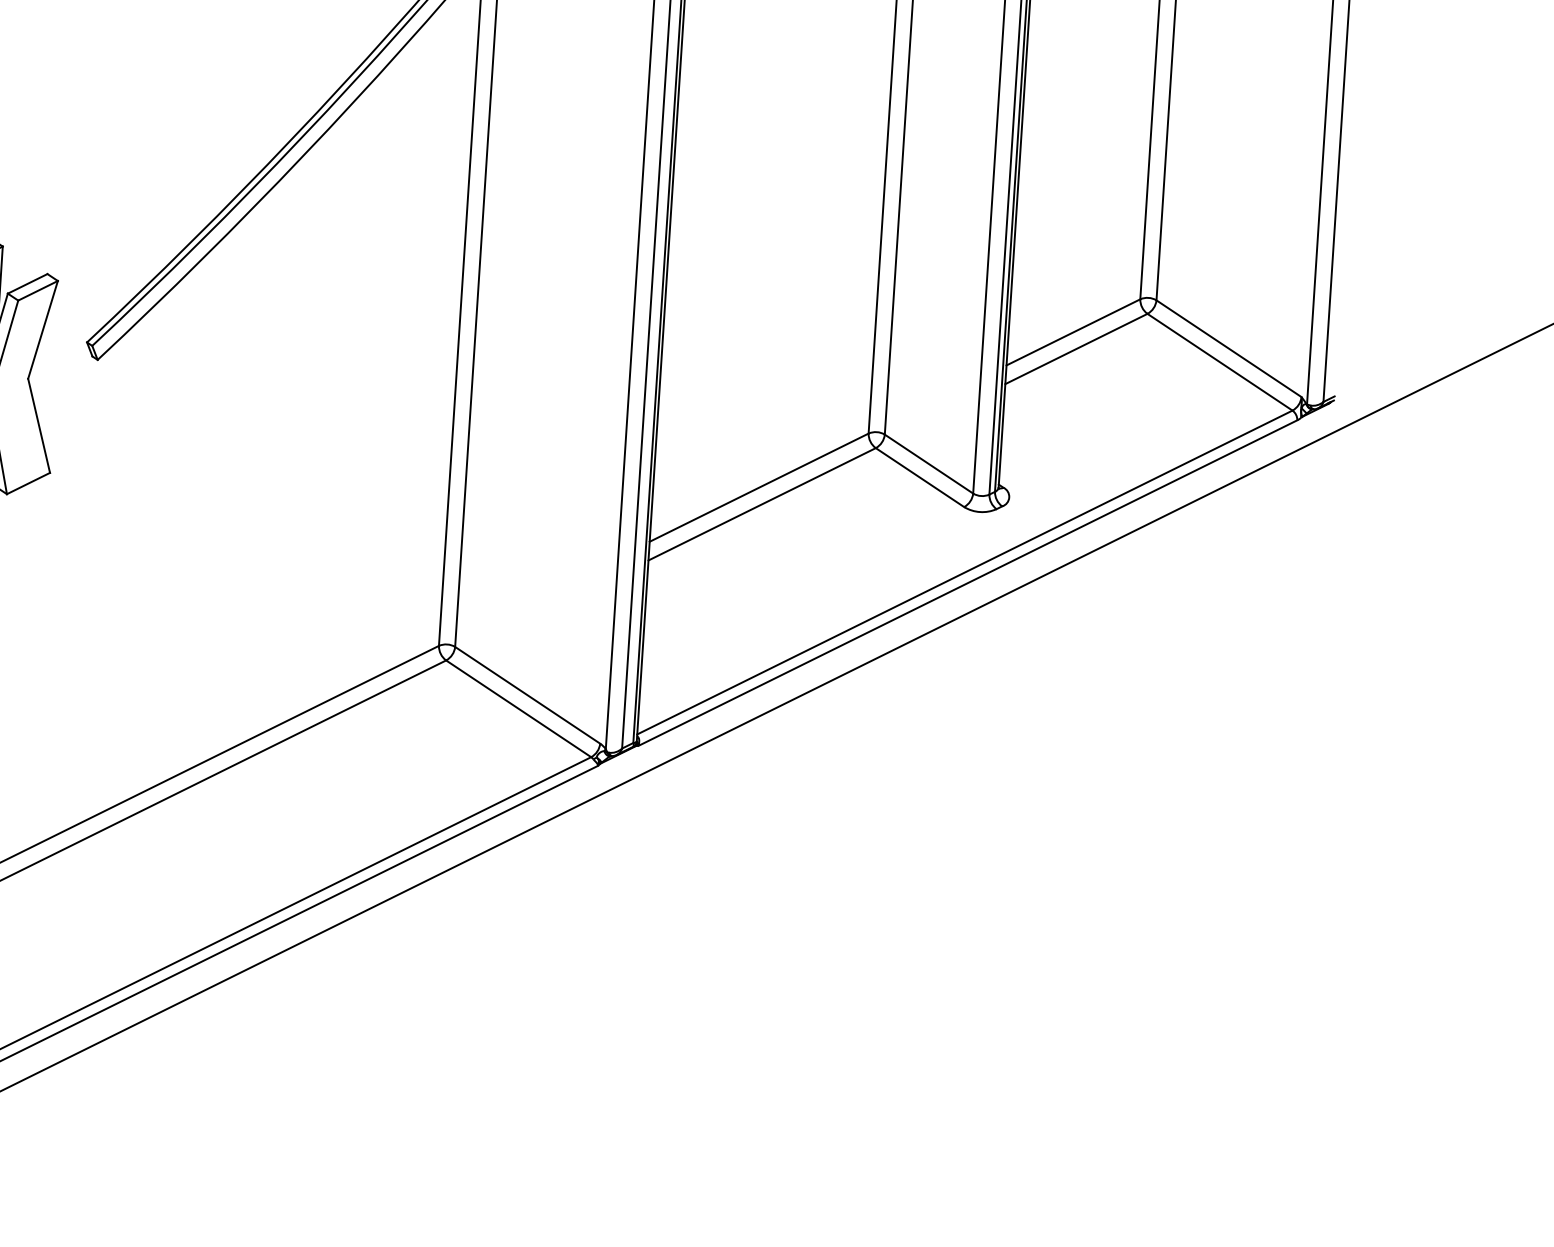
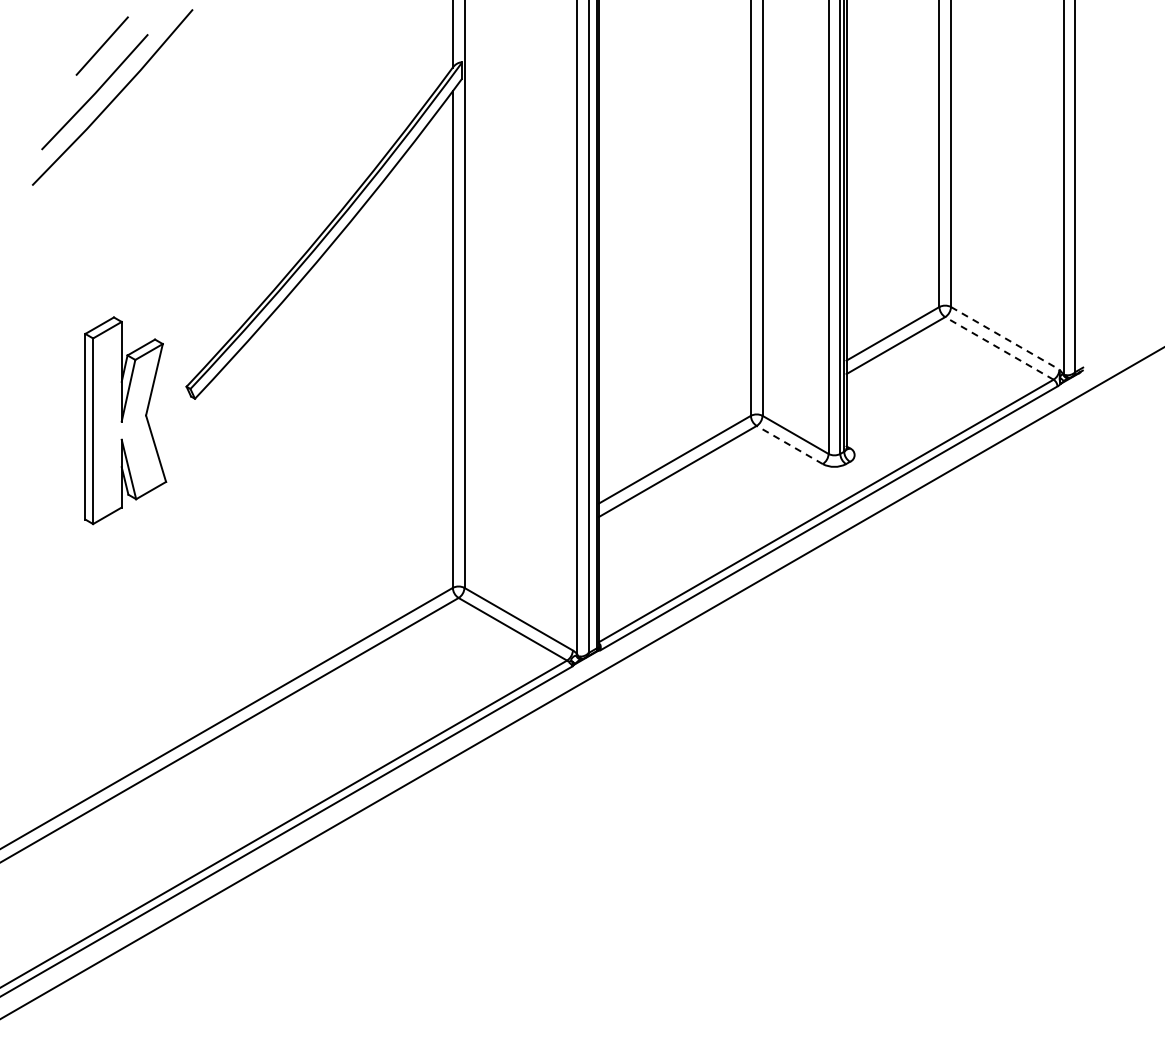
line: (1229, 348) -> (1005, 338), solid -> dashed
line: (1220, 362) -> (999, 348), solid -> dashed
line: (919, 476) -> (789, 444), solid -> dashed

